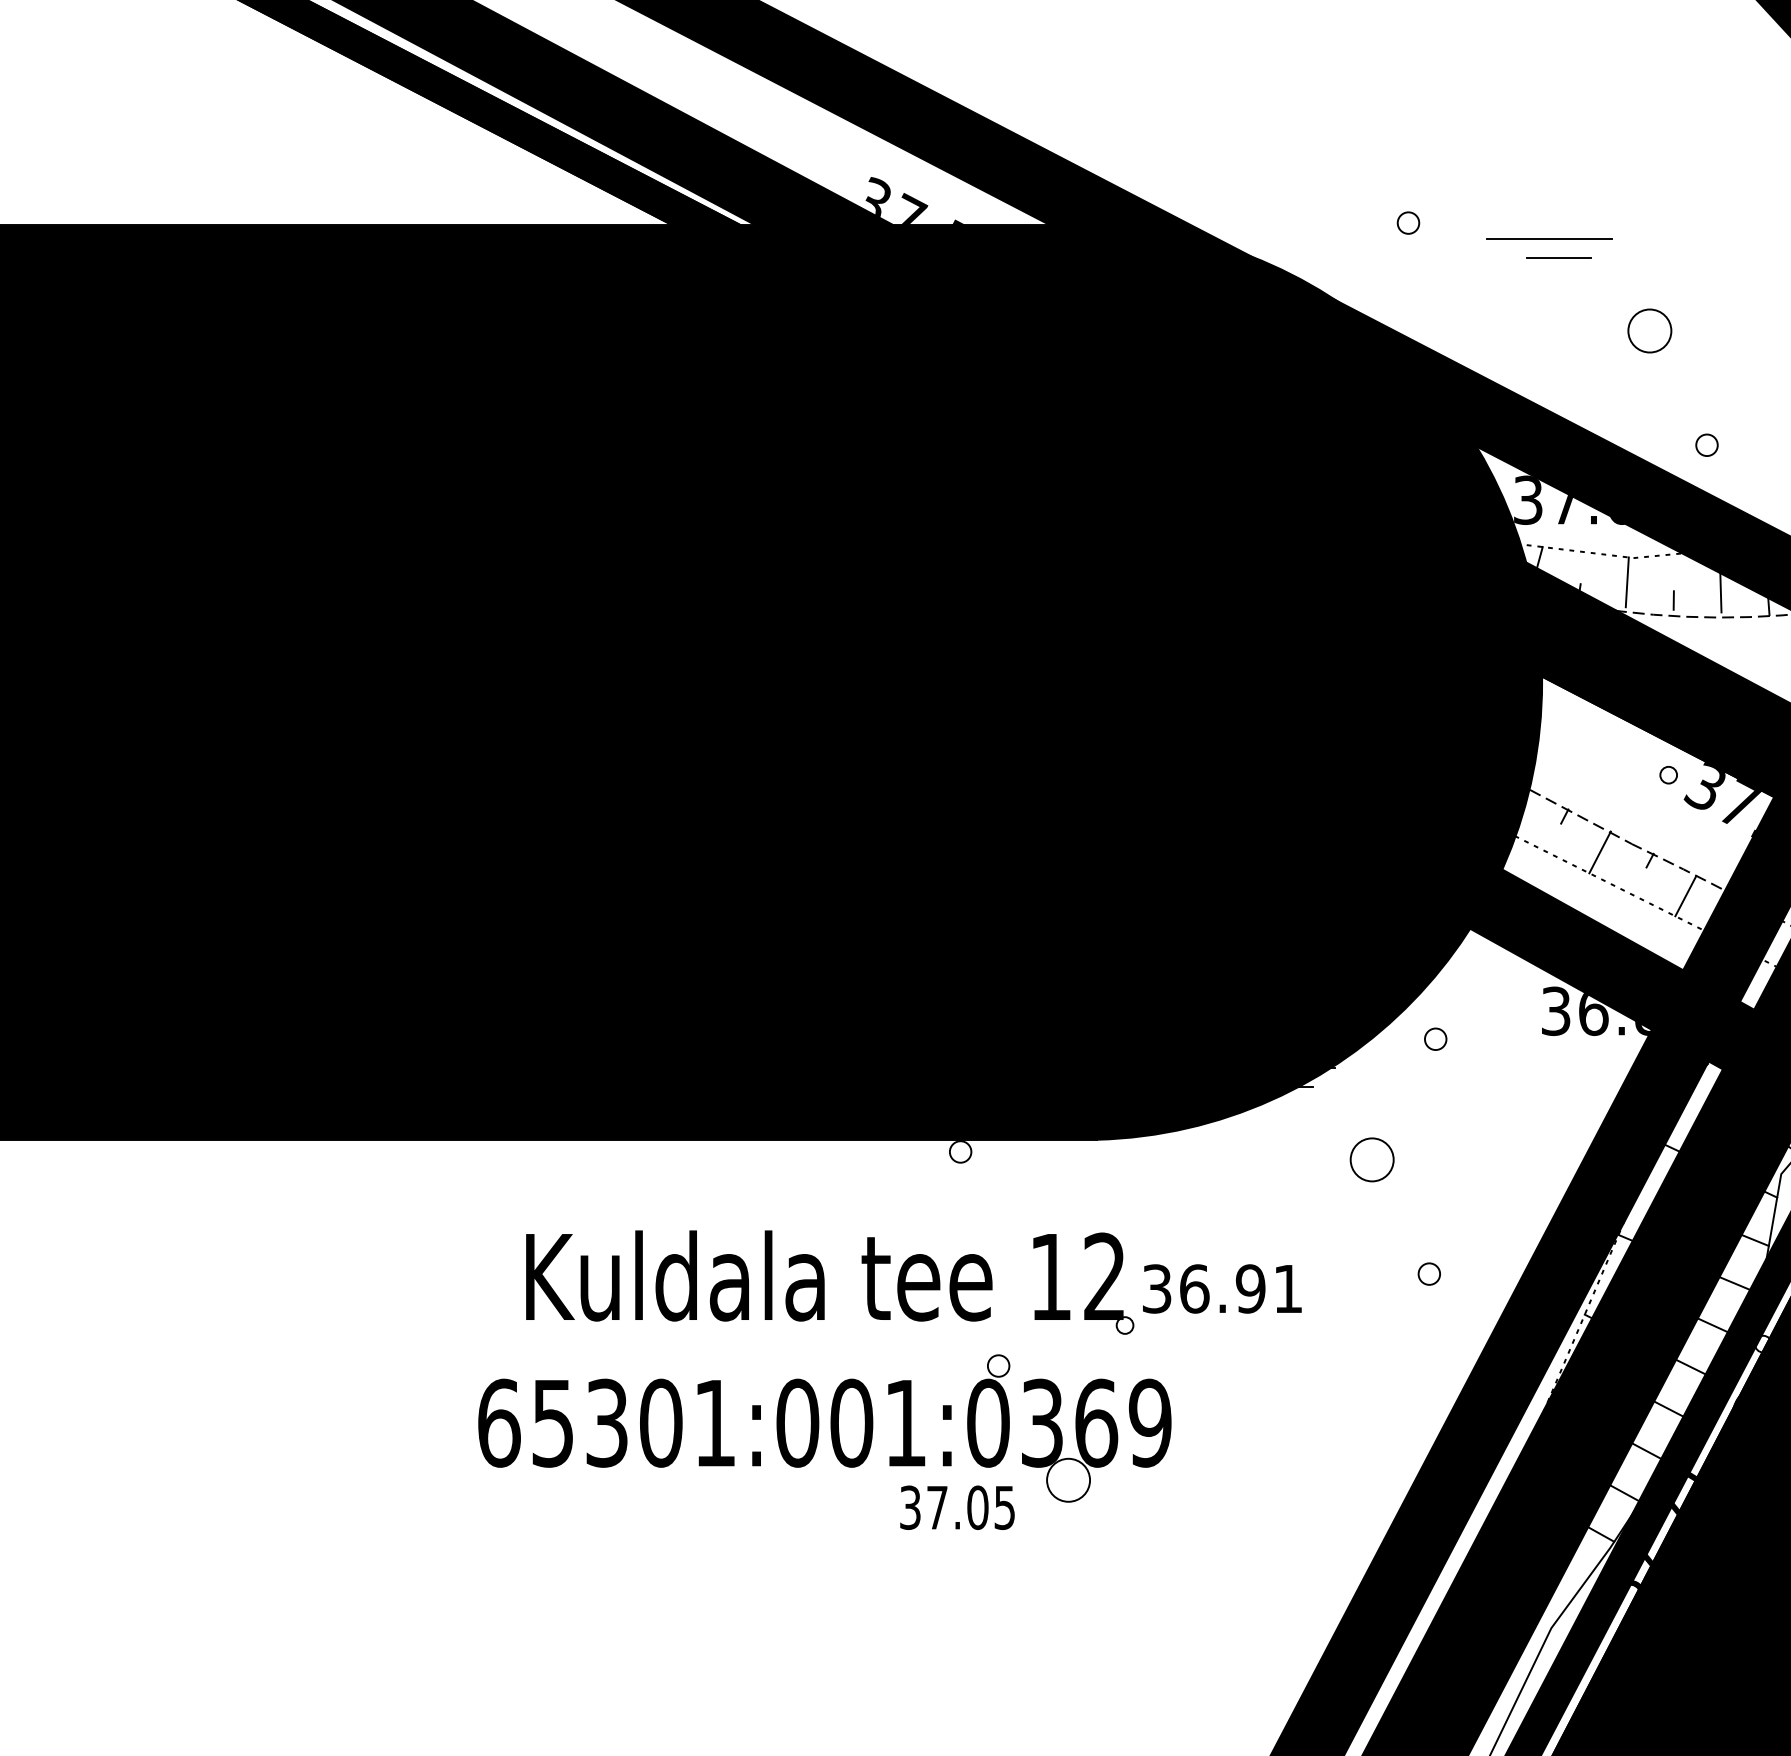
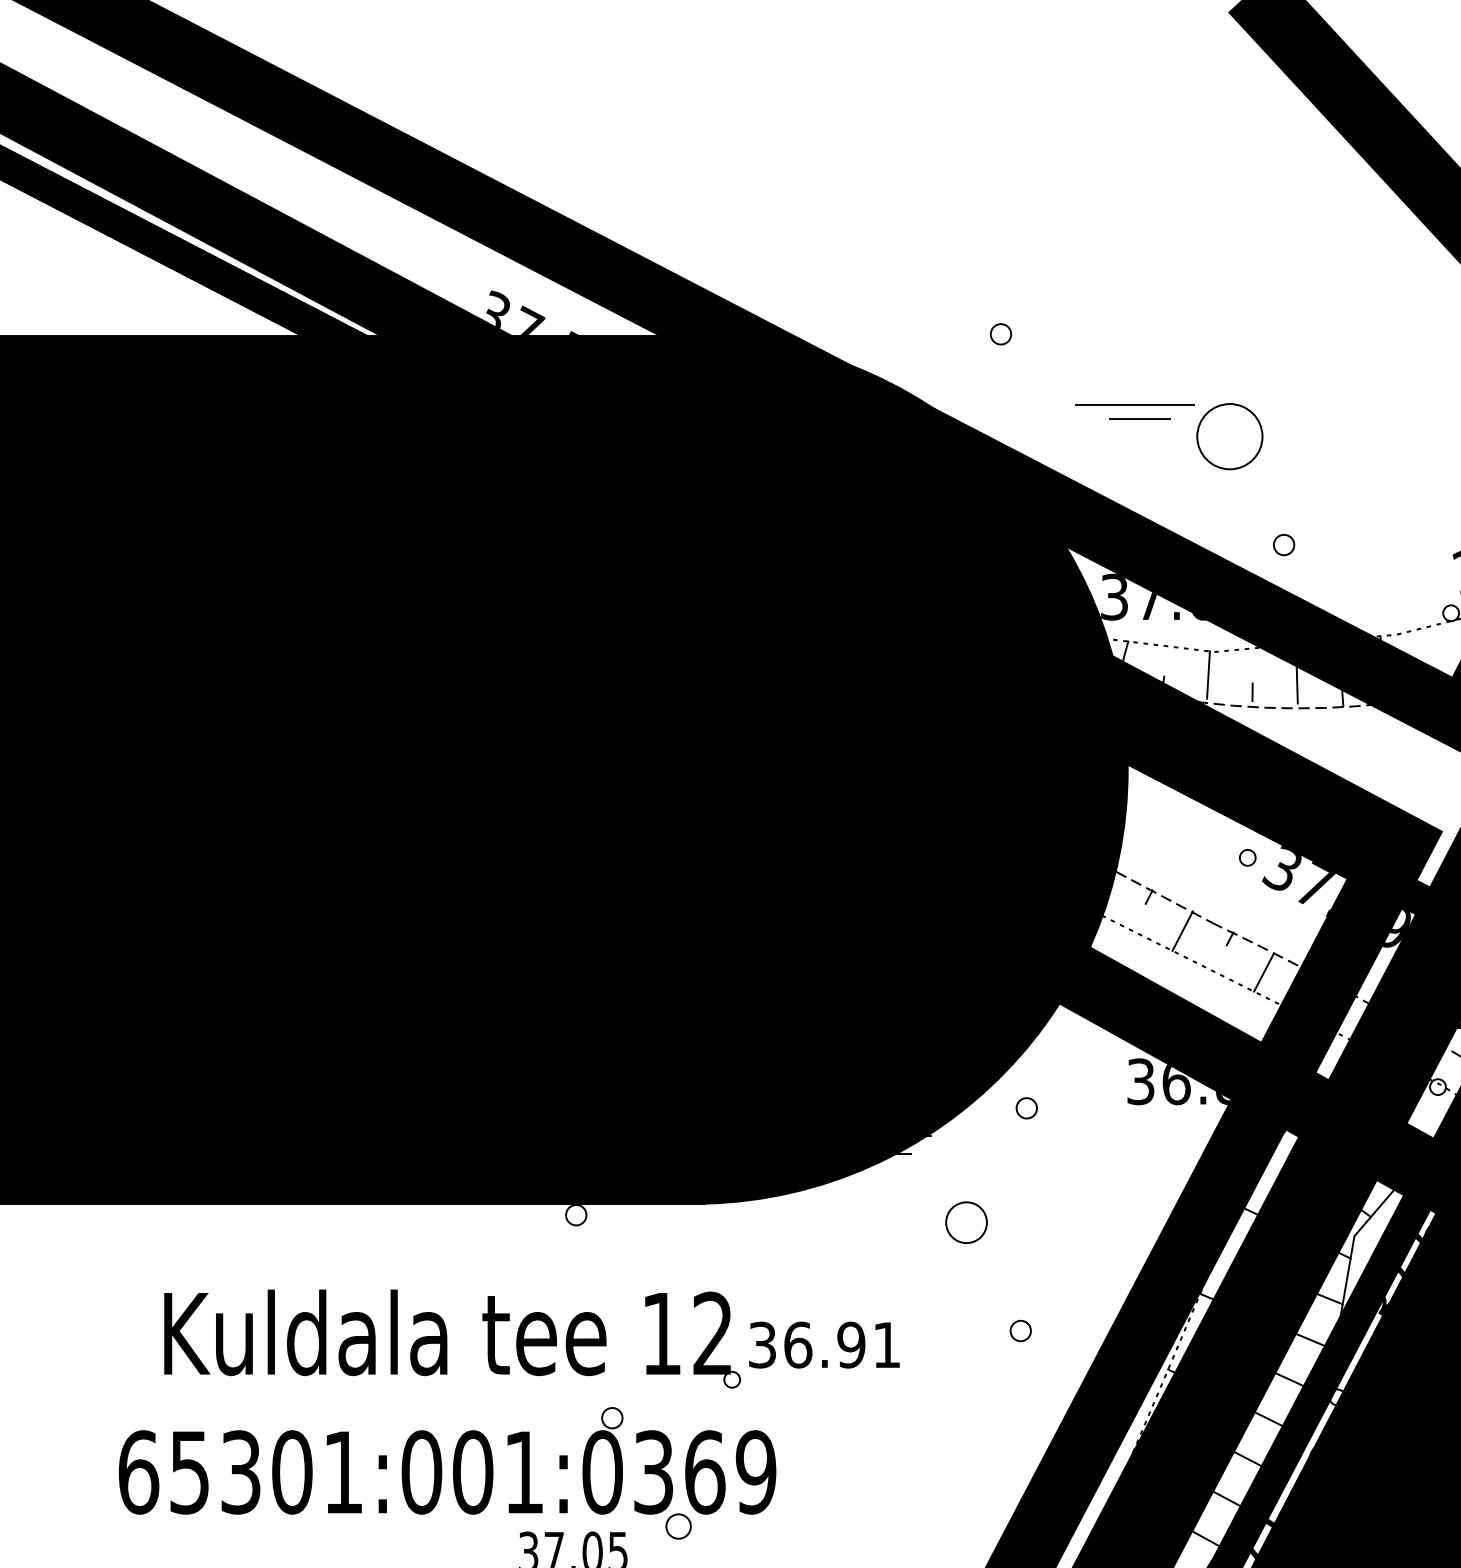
line: (1549, 238) -> (1134, 403), moved
line: (1558, 257) -> (1139, 418), moved
circle: (1649, 330) -> (1229, 436), size x1.6
circle: (1068, 1479) -> (678, 1525), size x0.6

